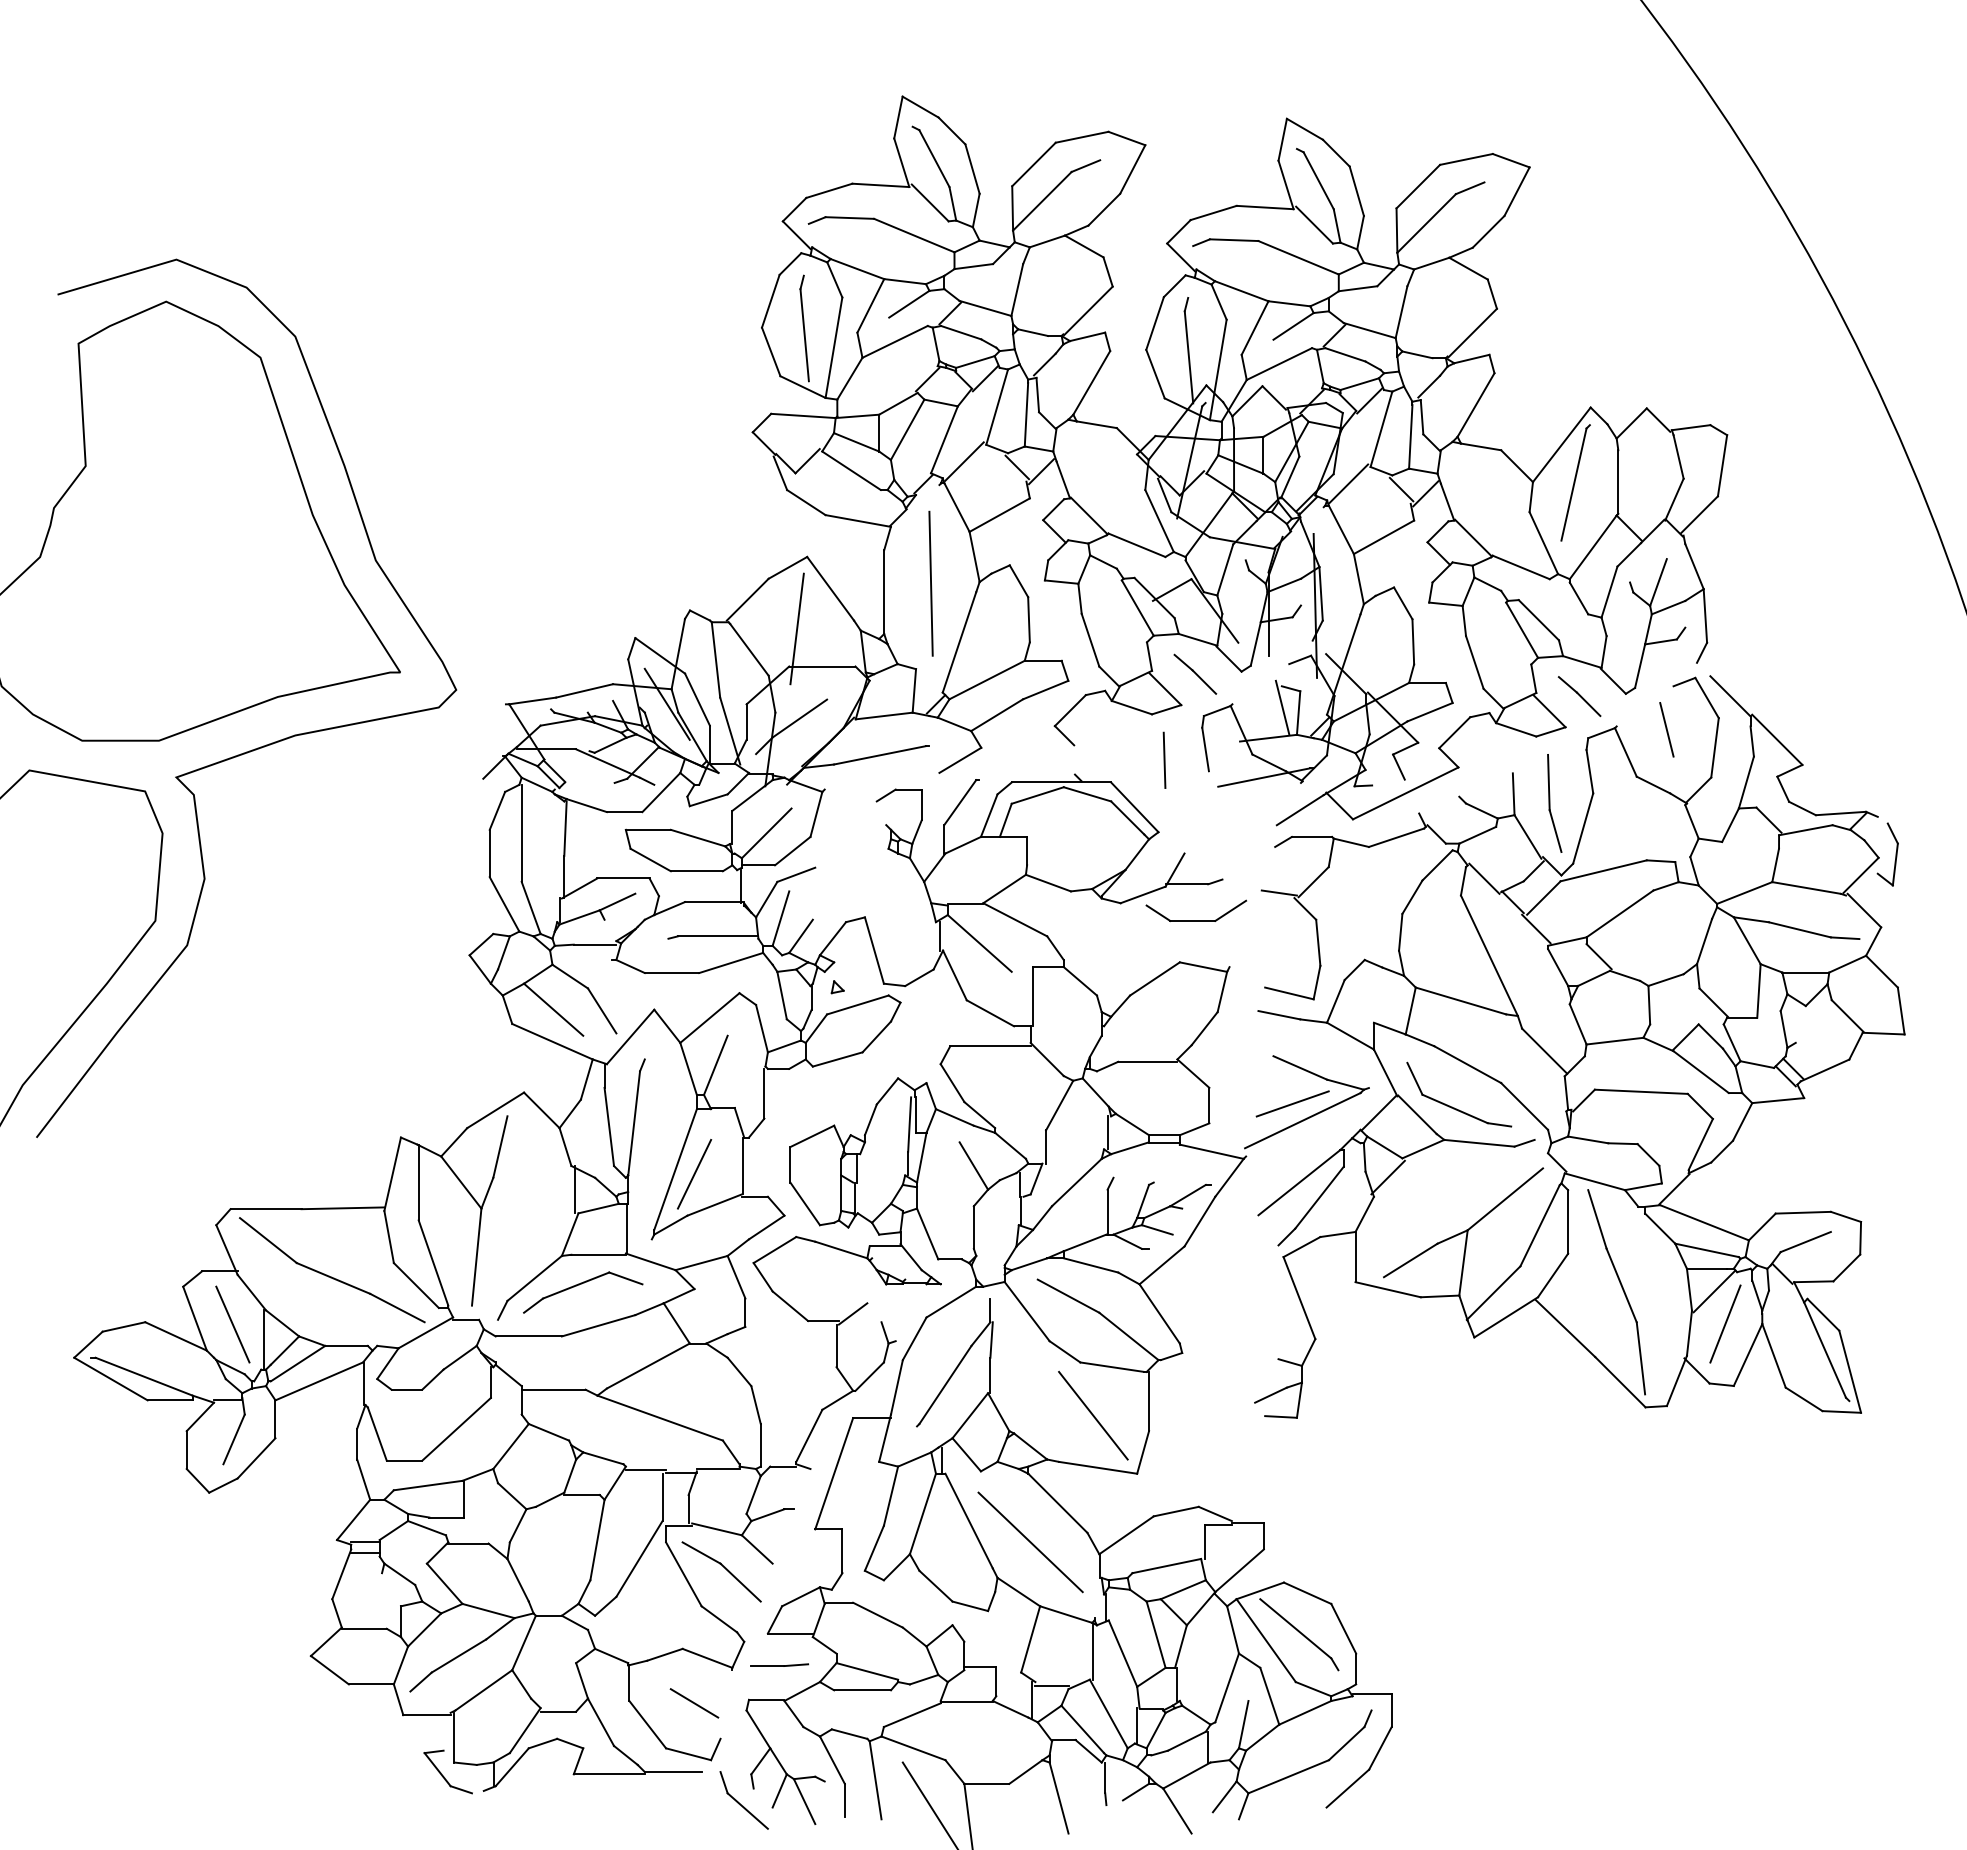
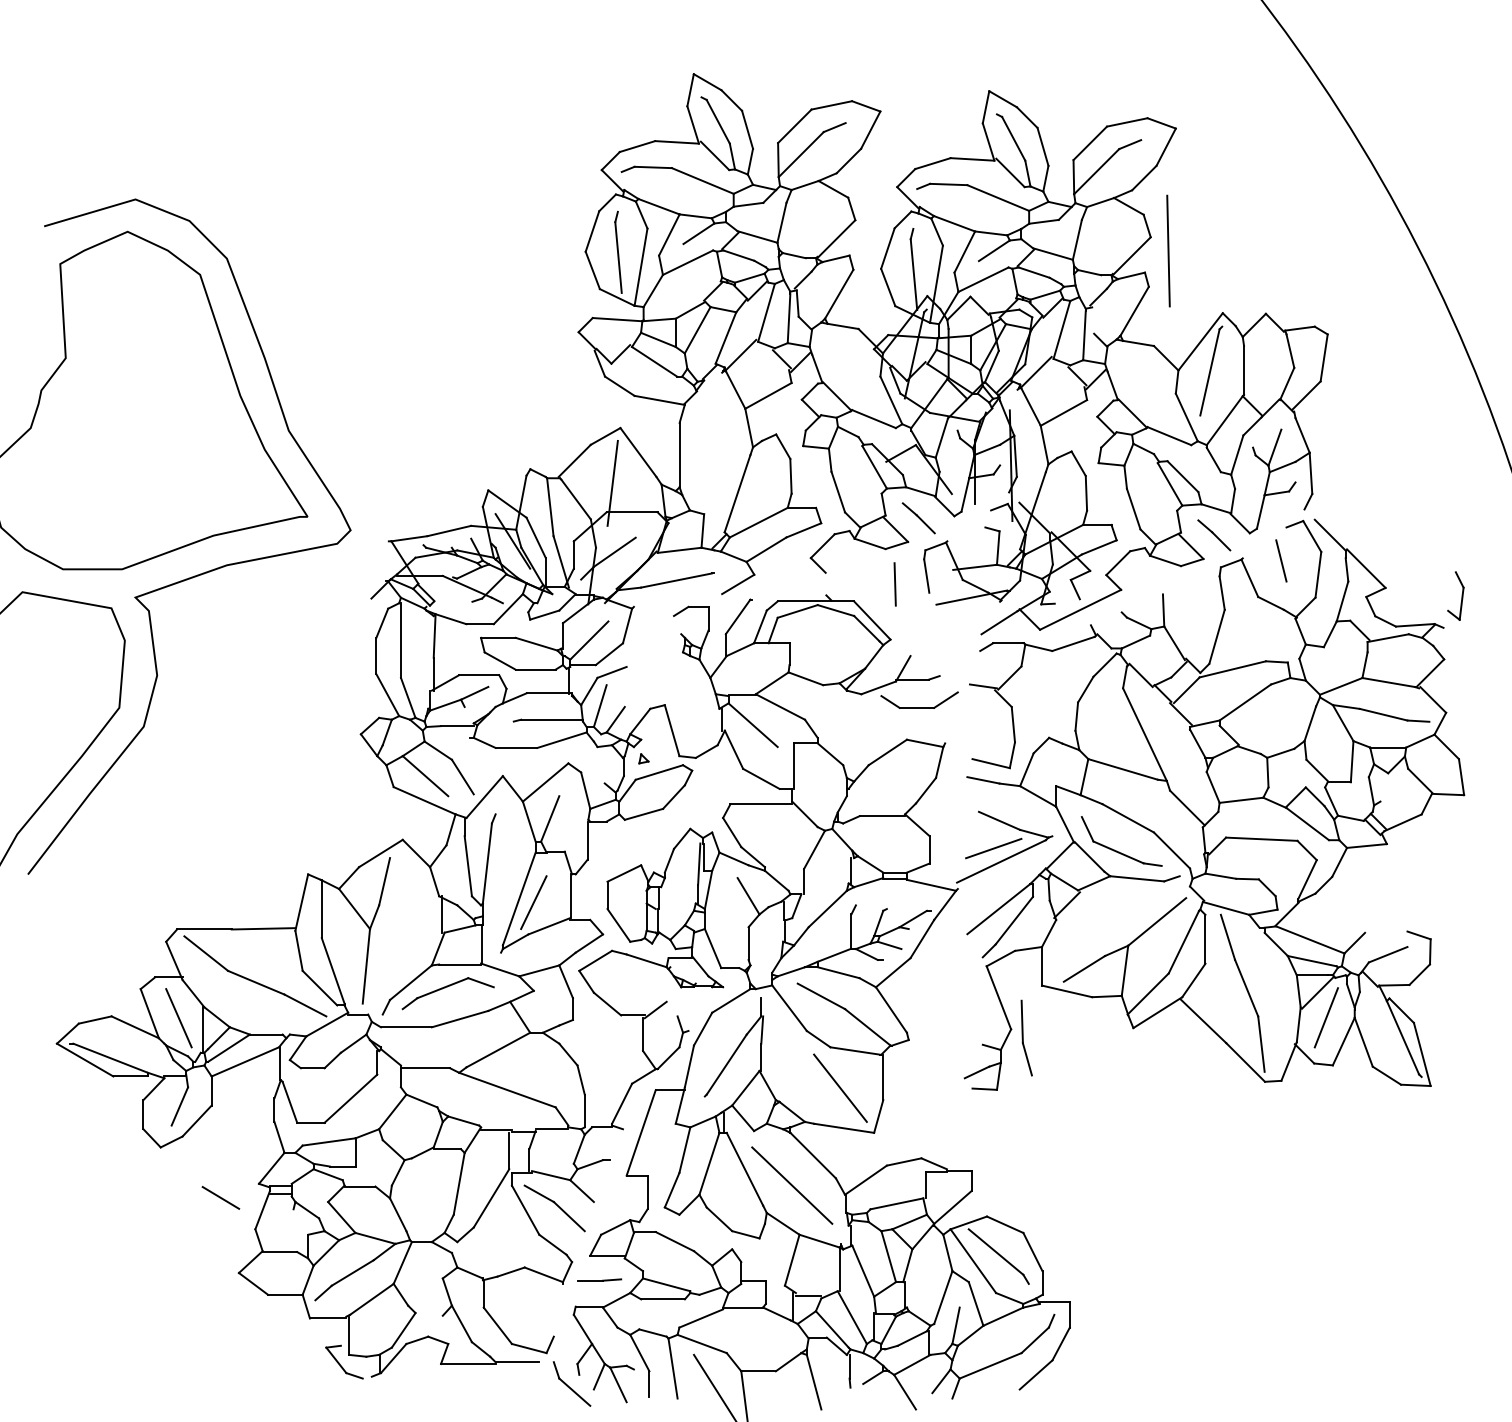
line: (1421, 417) -> (1092, 320), removed
line: (930, 583) -> (1168, 250), moved
line: (1282, 707) -> (985, 543), removed
part: (1554, 803) -> (1026, 1038), moved
part: (1895, 854) -> (1461, 596), moved
line: (781, 995) -> (600, 765), removed
line: (1802, 1212) -> (1385, 932), removed
line: (694, 1703) -> (220, 1198), moved
line: (558, 1711) -> (429, 1315), removed

